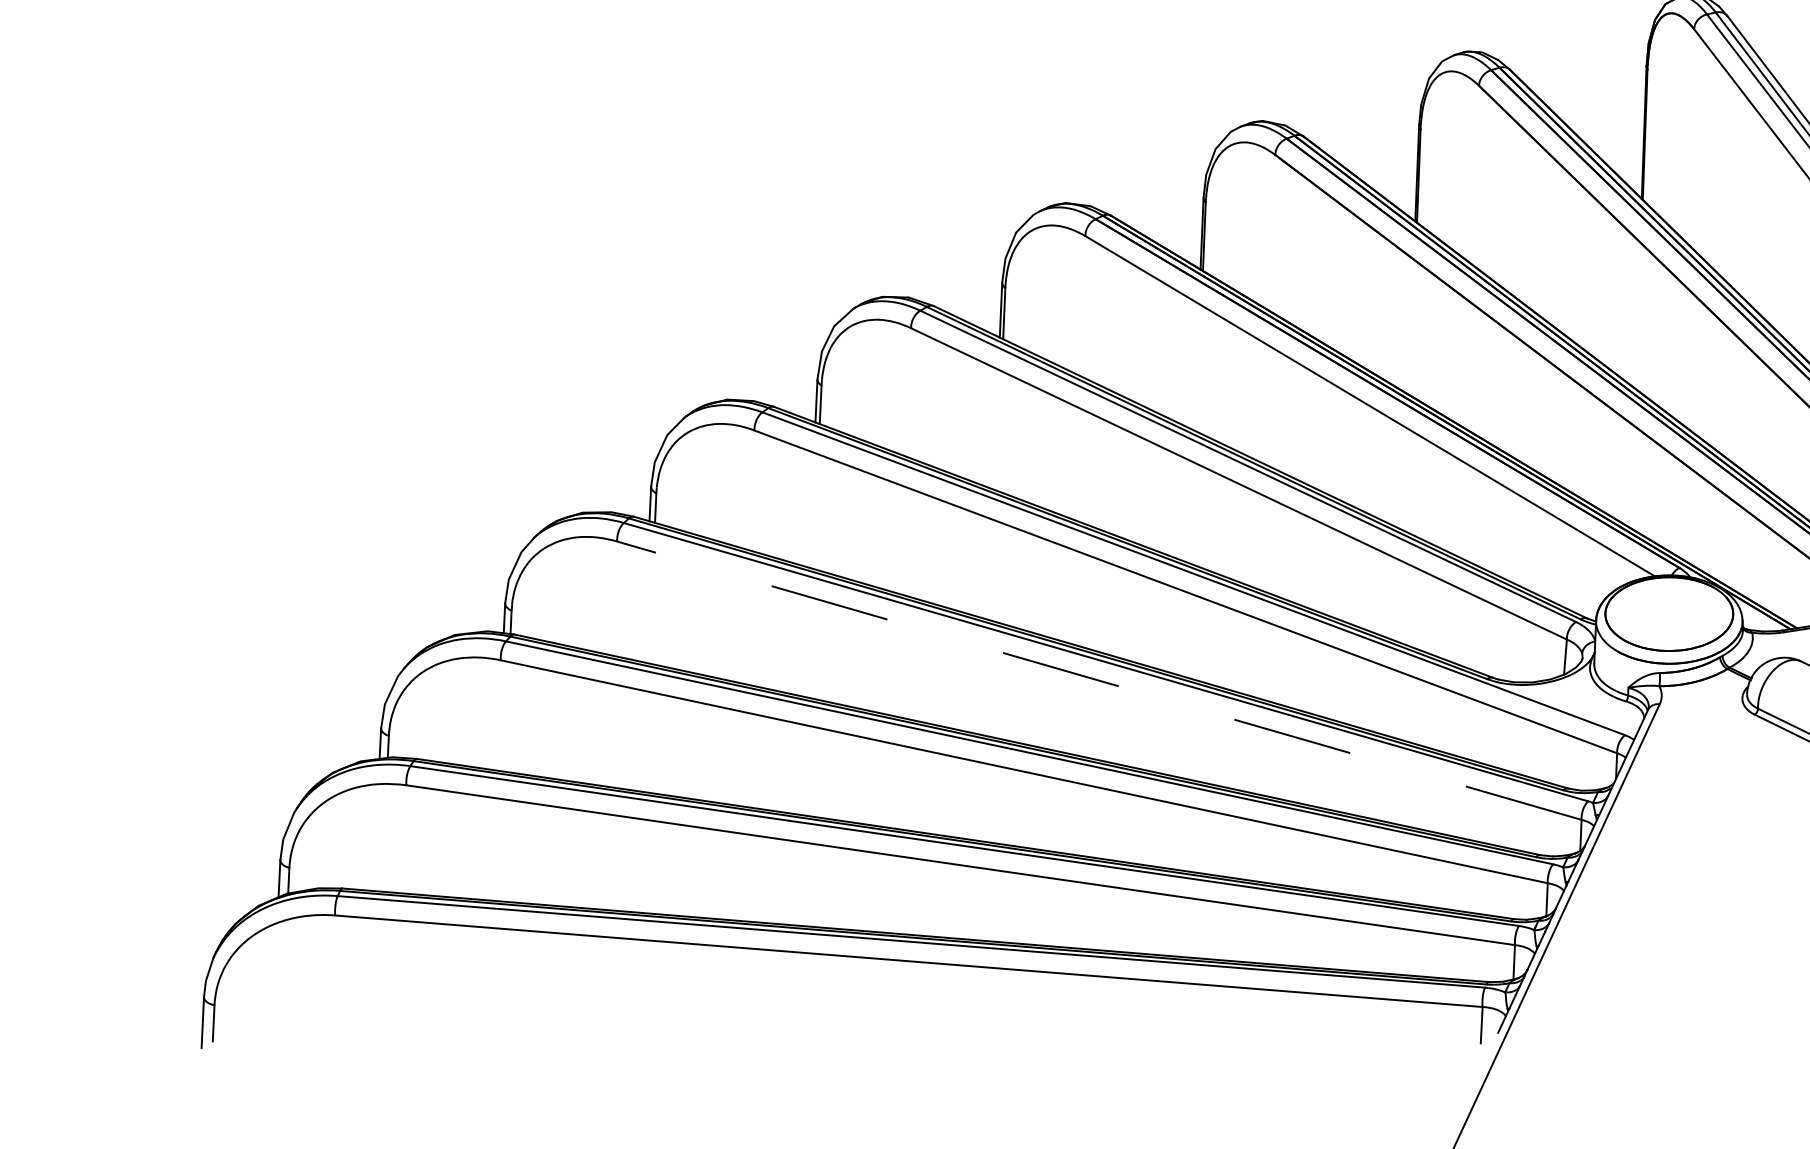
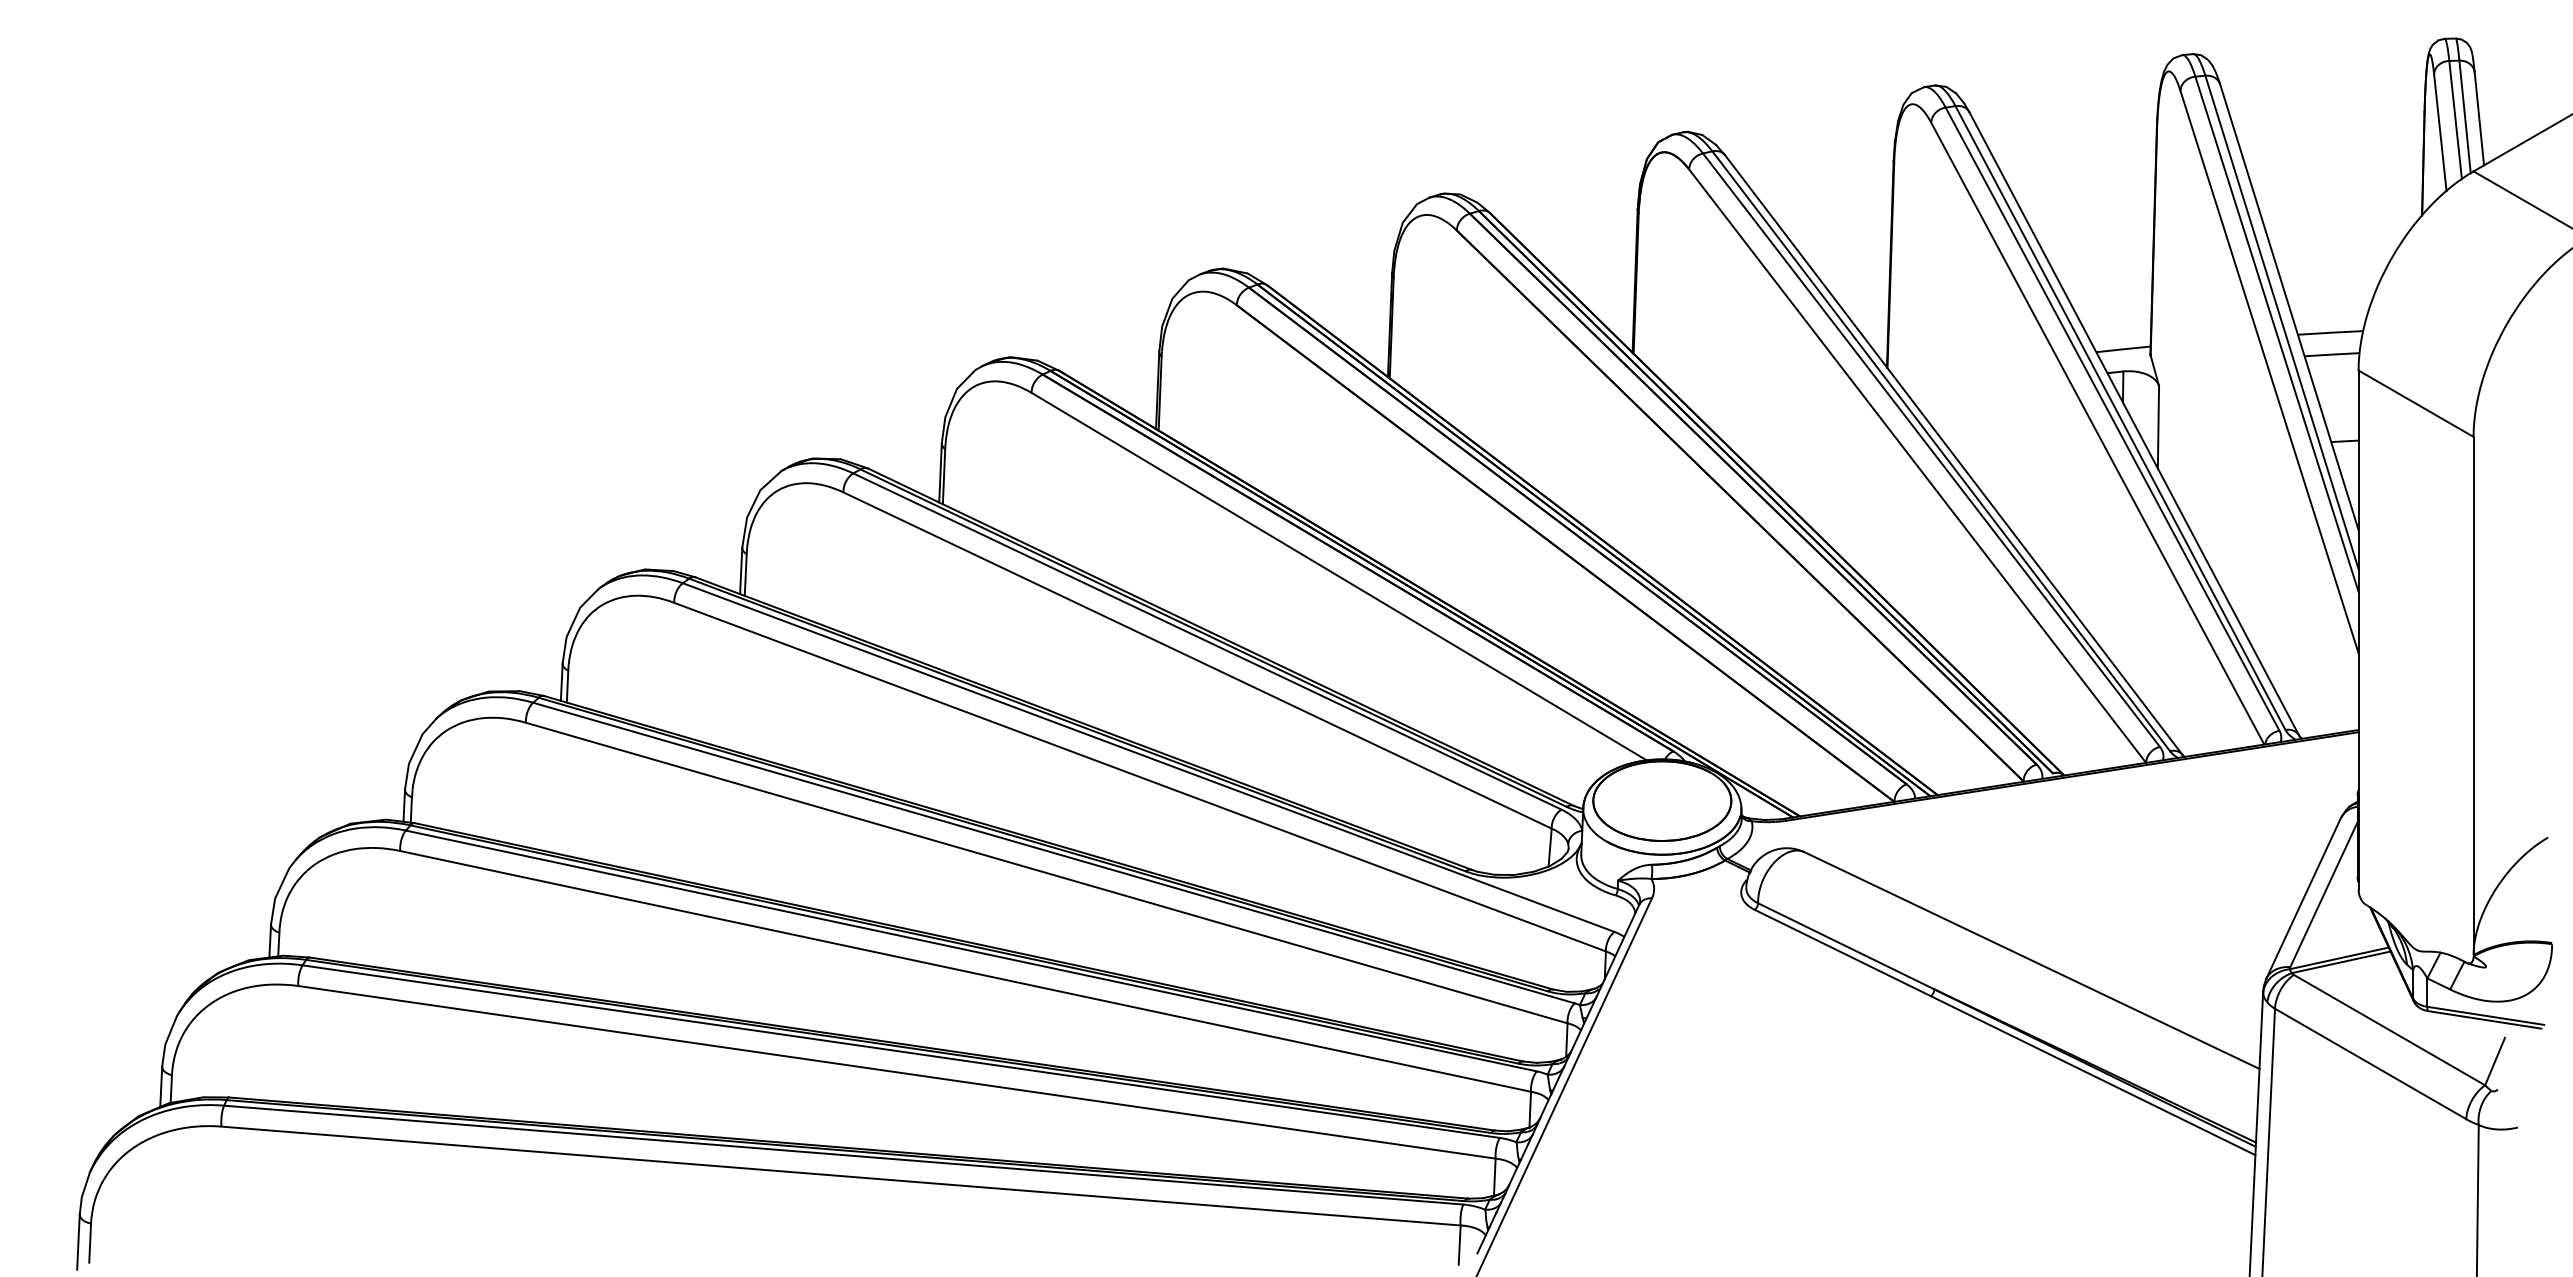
line: (1099, 680) -> (1046, 872), dashed -> solid

